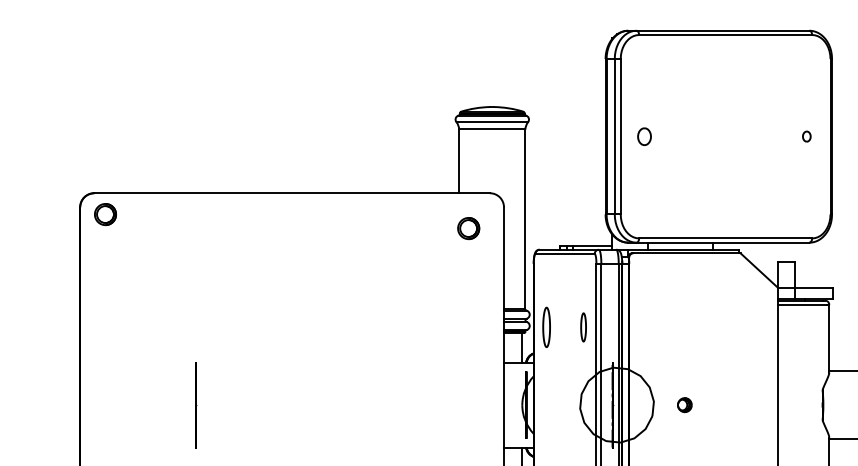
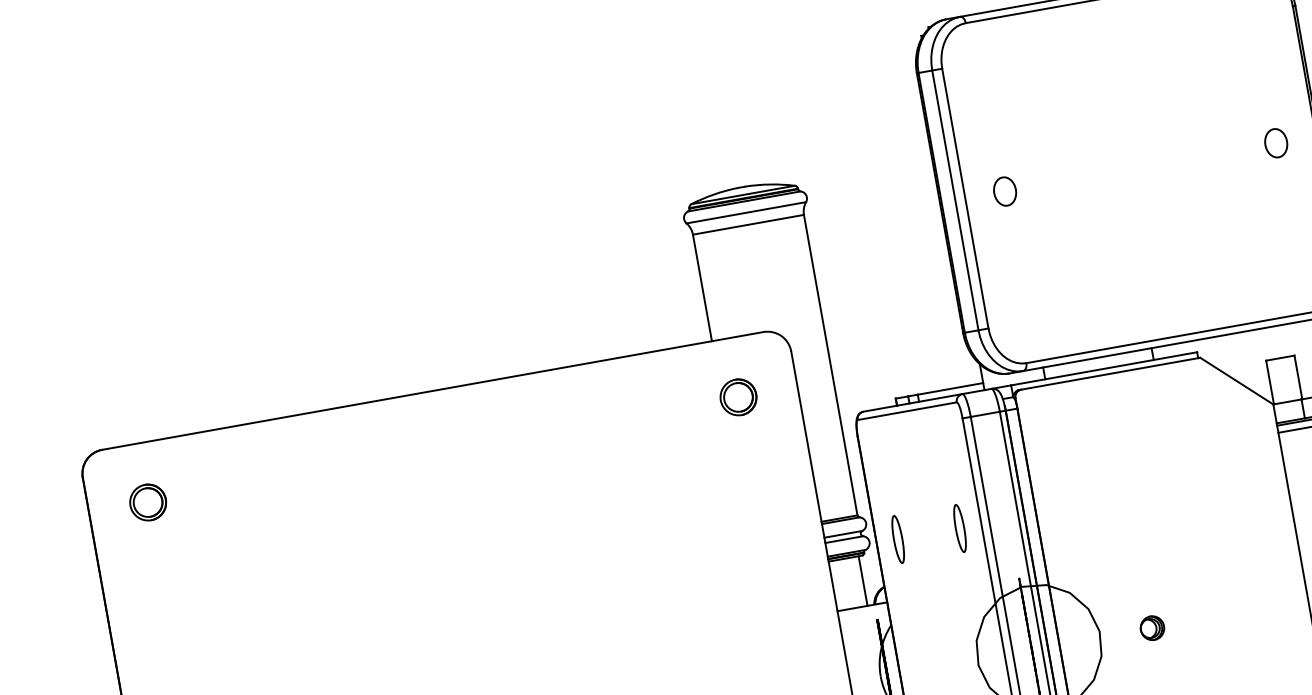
part: (806, 136) -> (1275, 142), size x1.67
part: (105, 214) -> (148, 502), moved
part: (546, 327) -> (898, 539), size x0.71

